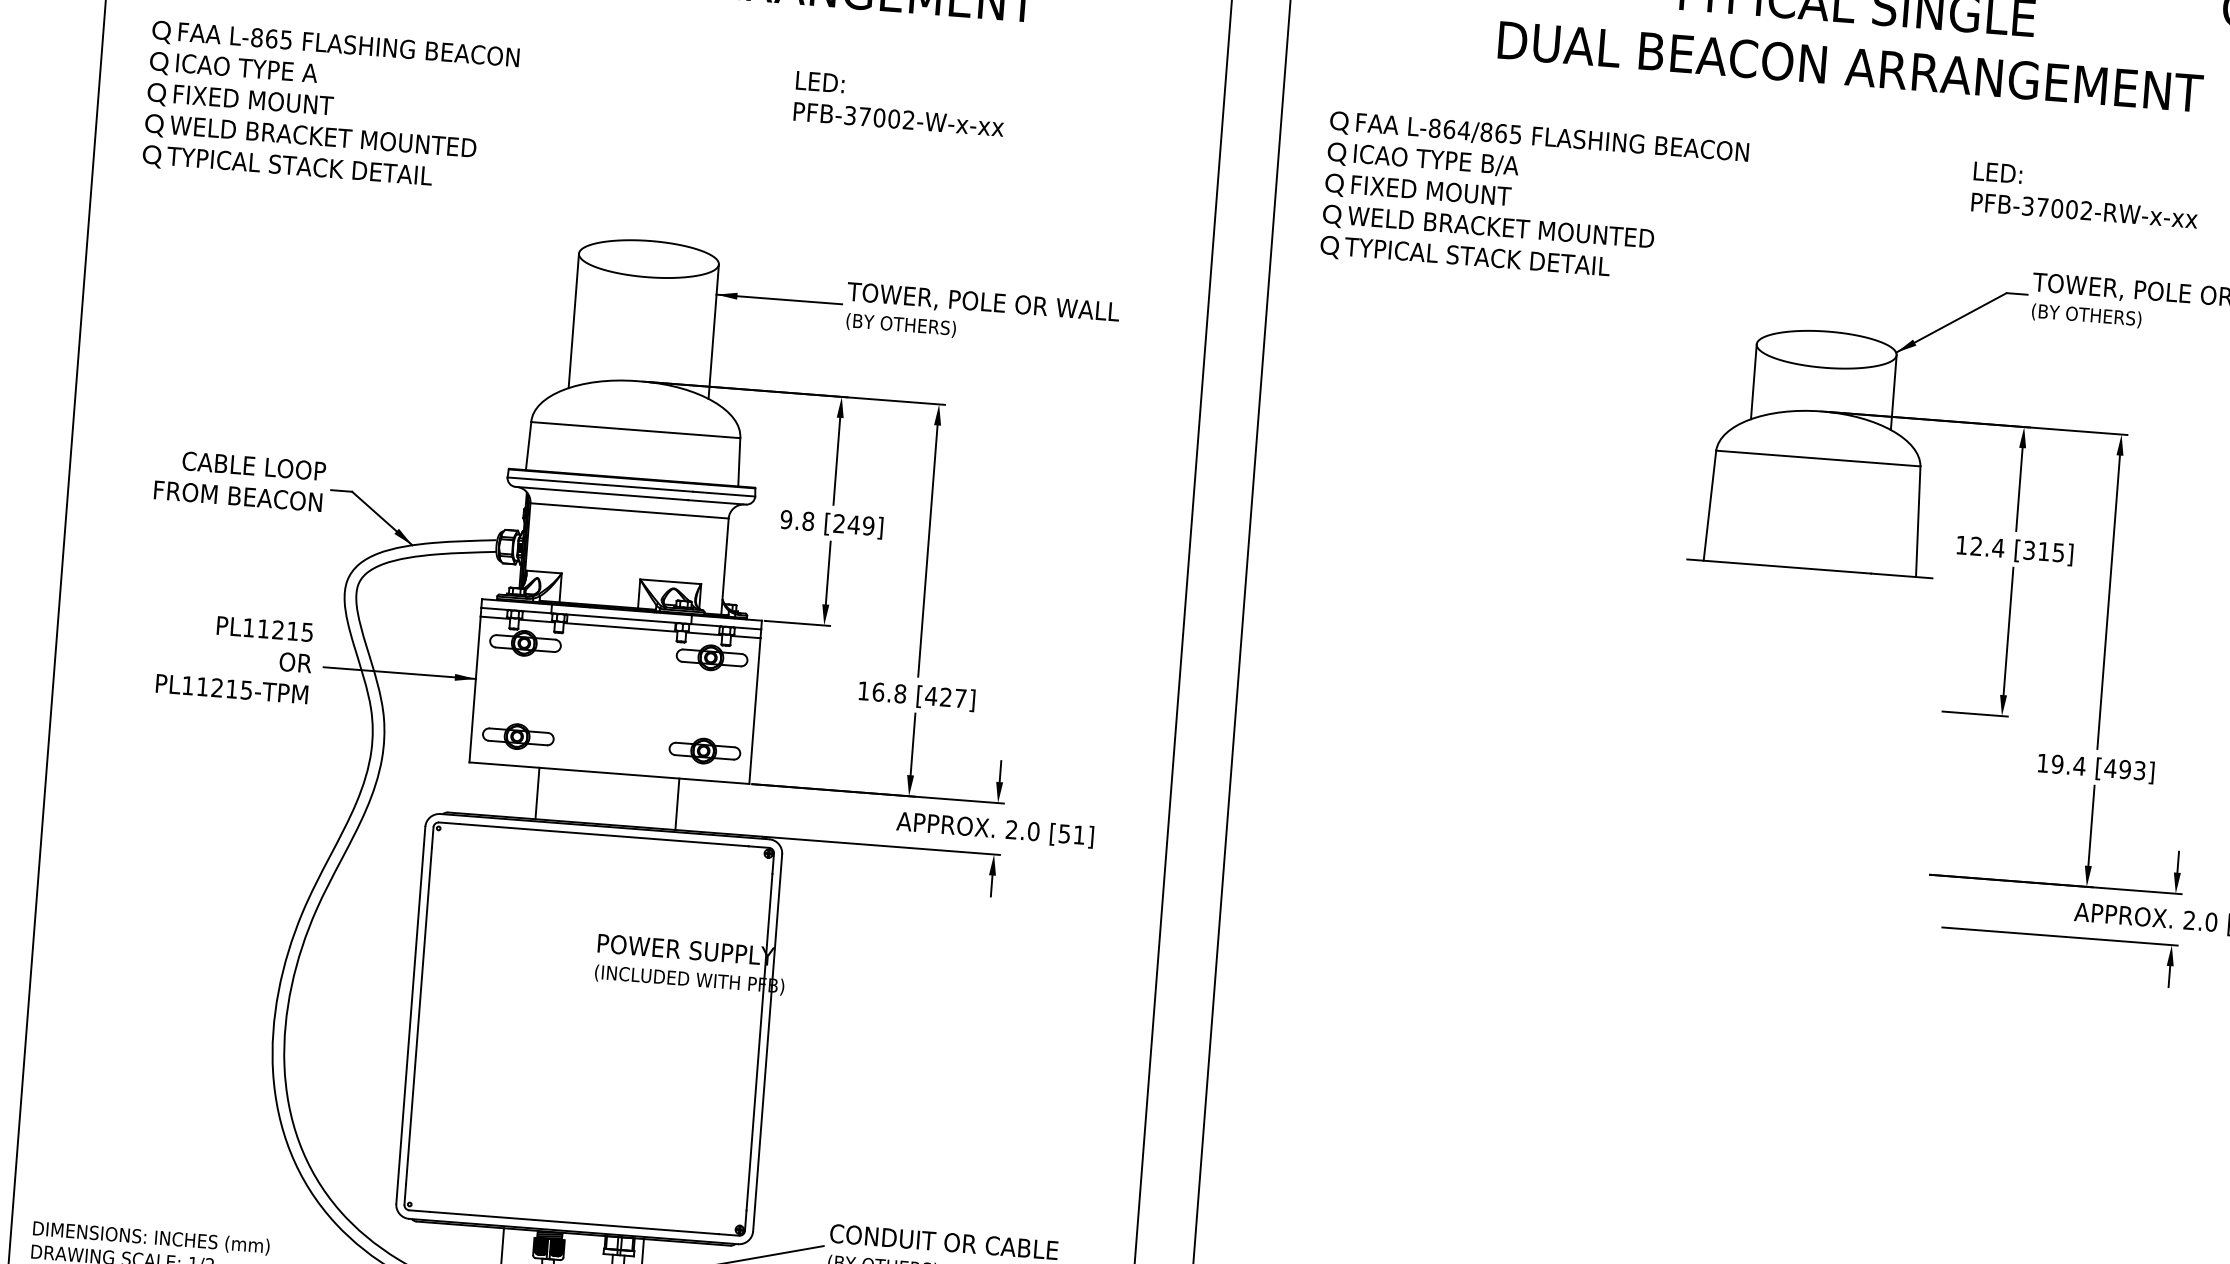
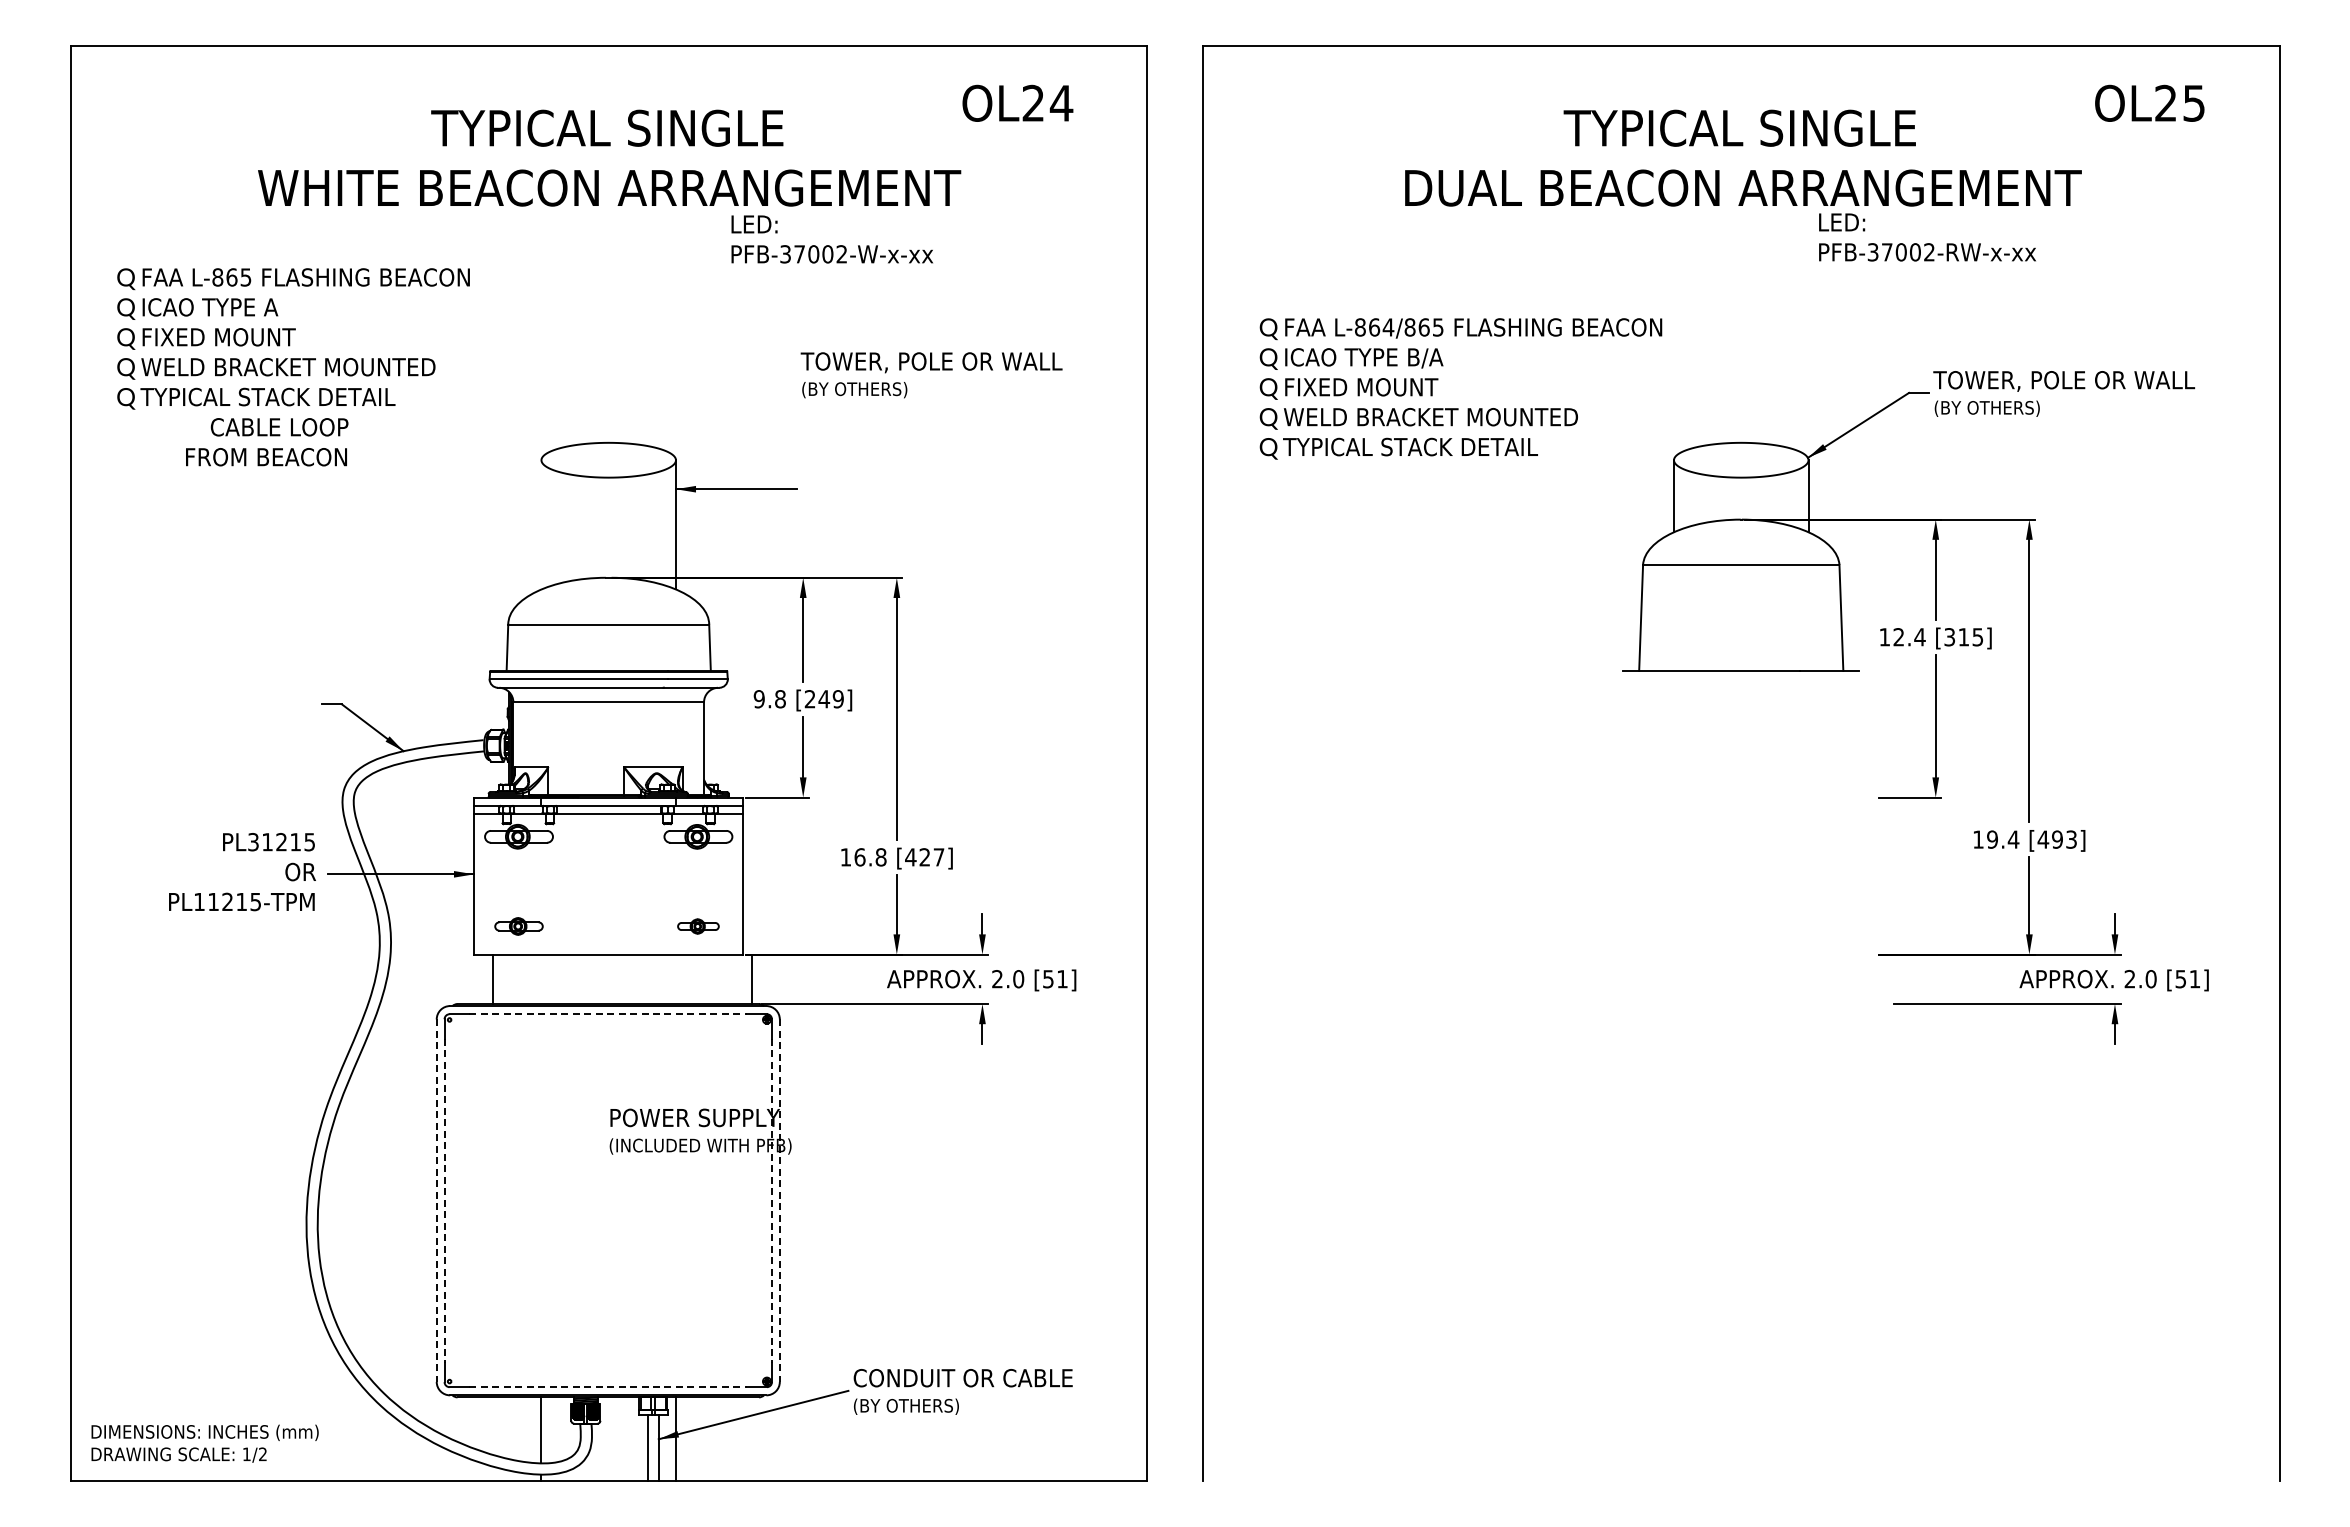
text: (900, 104) -> (832, 239), moved
text: (2085, 195) -> (1927, 237), moved
text: (1534, 199) -> (1460, 388), moved
text: (982, 316) -> (931, 375), moved
line: (573, 320) -> (541, 524), removed
text: (240, 481) -> (267, 442), moved
text: (248, 628) -> (253, 842), PL11215 -> PL31215
part: (517, 736) -> (518, 926), size x0.7
part: (705, 751) -> (698, 926), size x0.6
line: (537, 793) -> (493, 979), moved
line: (677, 804) -> (752, 979), moved
line: (604, 835) -> (608, 1014), solid -> dashed
line: (418, 1015) -> (444, 1200), solid -> dashed
line: (410, 1016) -> (436, 1201), solid -> dashed
line: (760, 1042) -> (772, 1200), solid -> dashed
line: (767, 1043) -> (779, 1201), solid -> dashed
line: (574, 1223) -> (608, 1387), solid -> dashed

